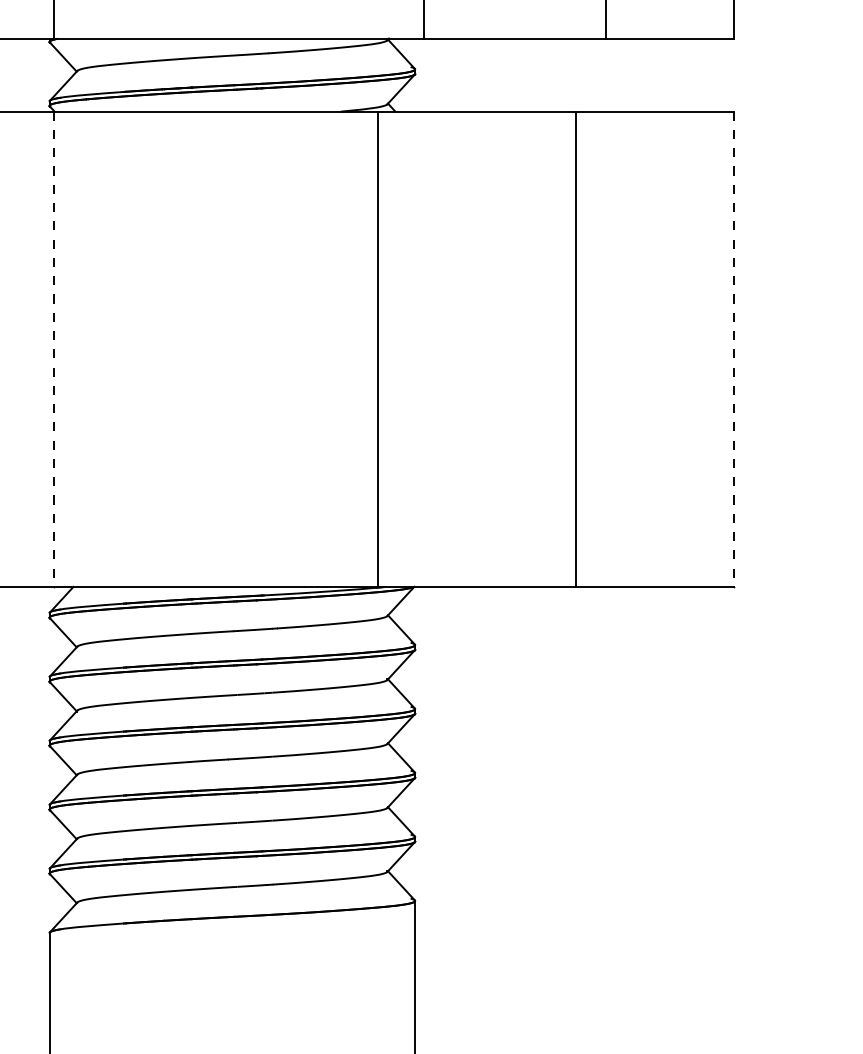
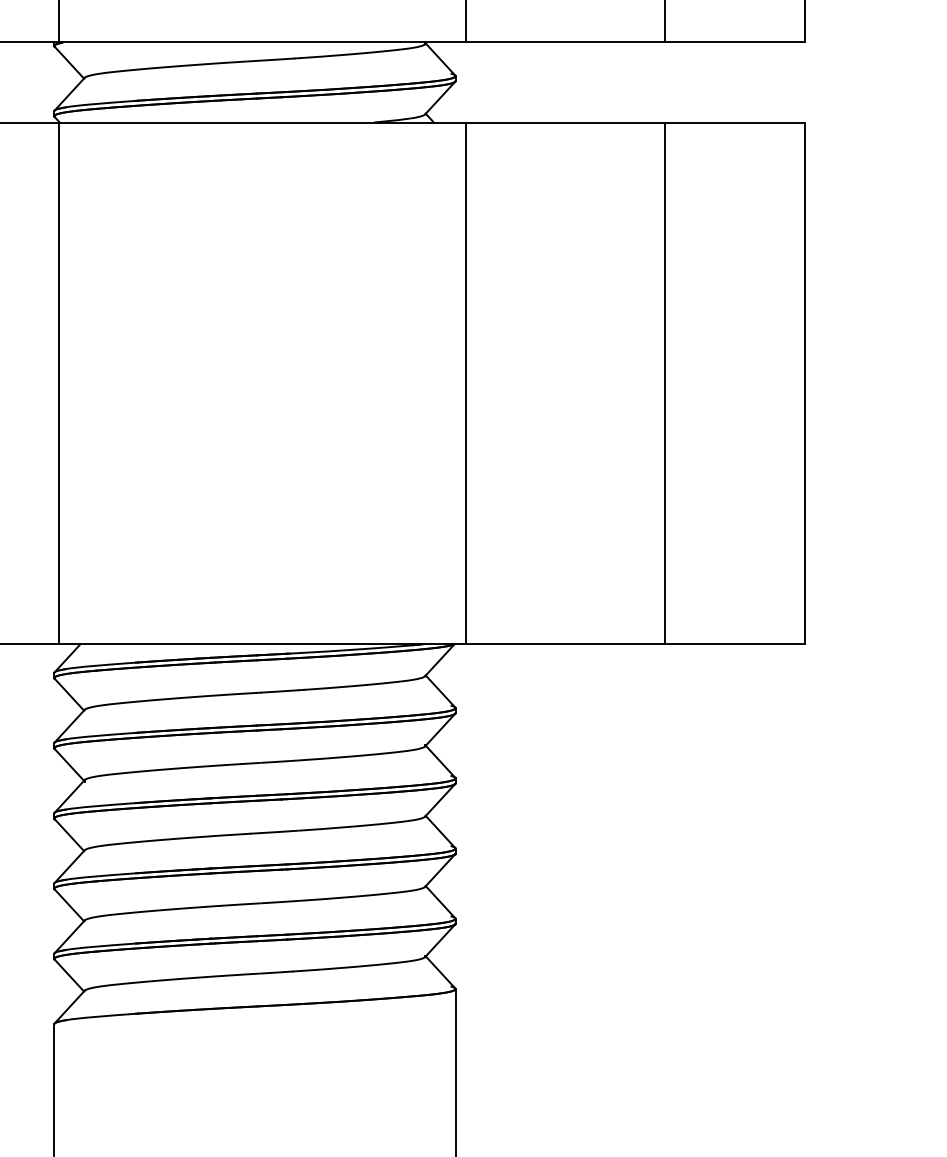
line: (378, 348) -> (465, 382), moved
line: (576, 348) -> (665, 382), moved
line: (53, 349) -> (58, 383), dashed -> solid
line: (733, 349) -> (805, 383), dashed -> solid

